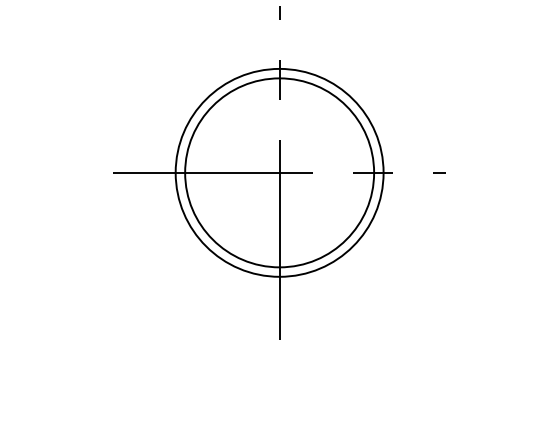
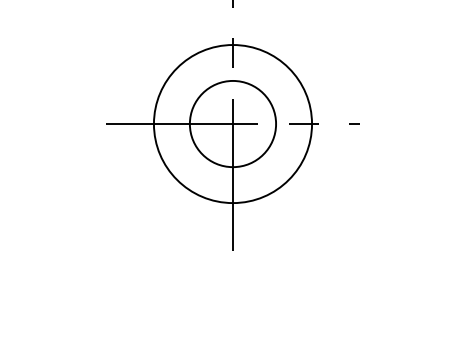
circle: (278, 172) -> (232, 123), size x0.6

